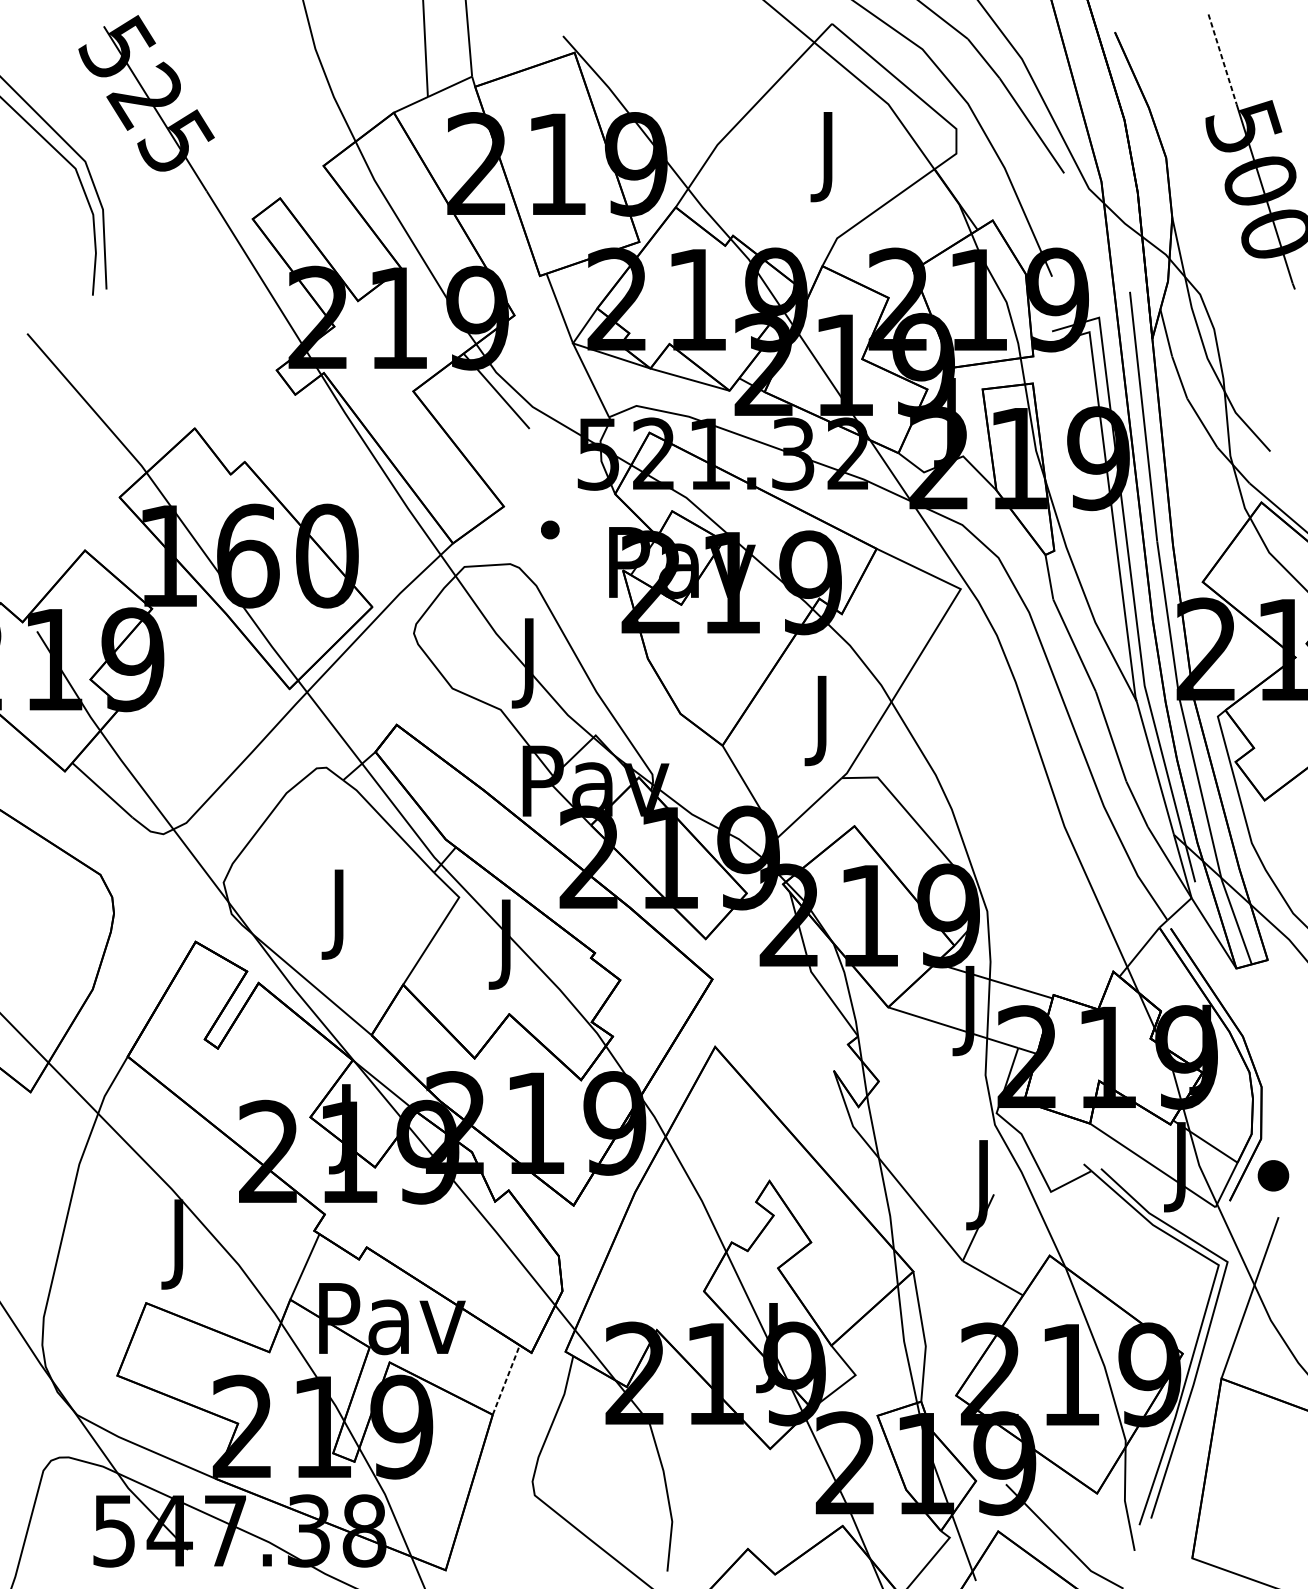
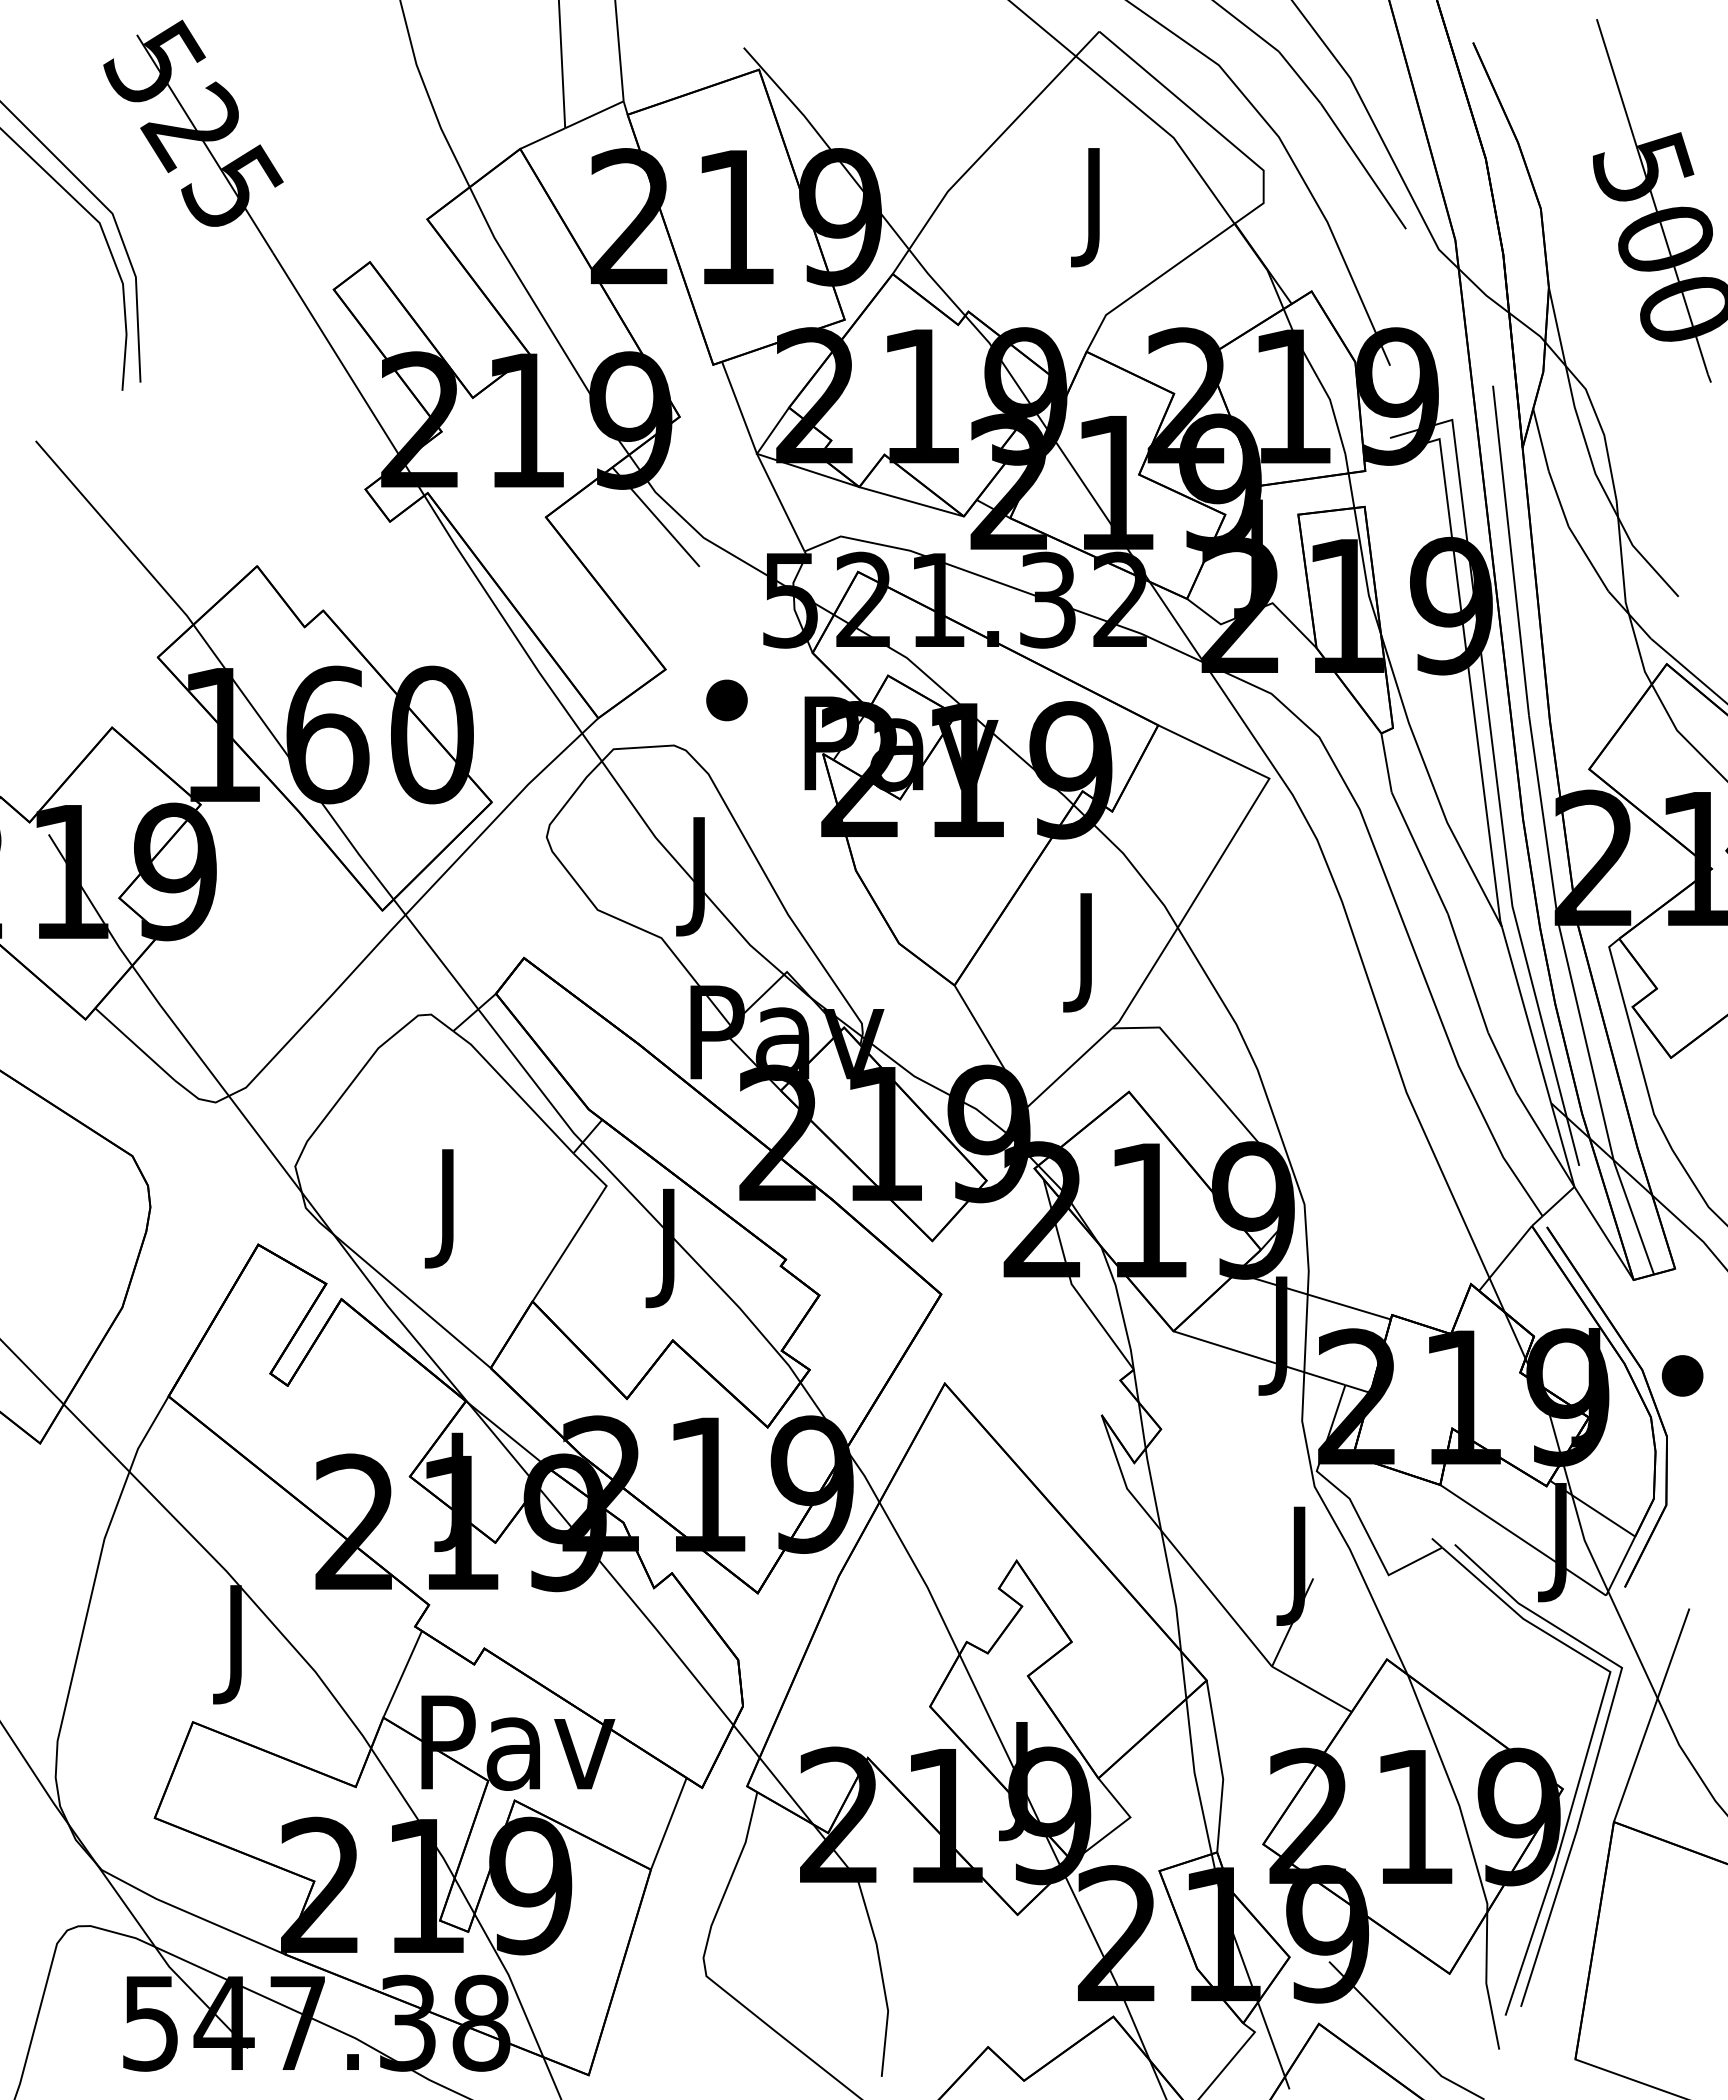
line: (1222, 60) -> (1615, 79), dashed -> solid
part: (549, 530) -> (726, 700), size x1.67
part: (1273, 1175) -> (1682, 1375), moved
line: (506, 1379) -> (669, 1823), dashed -> solid

